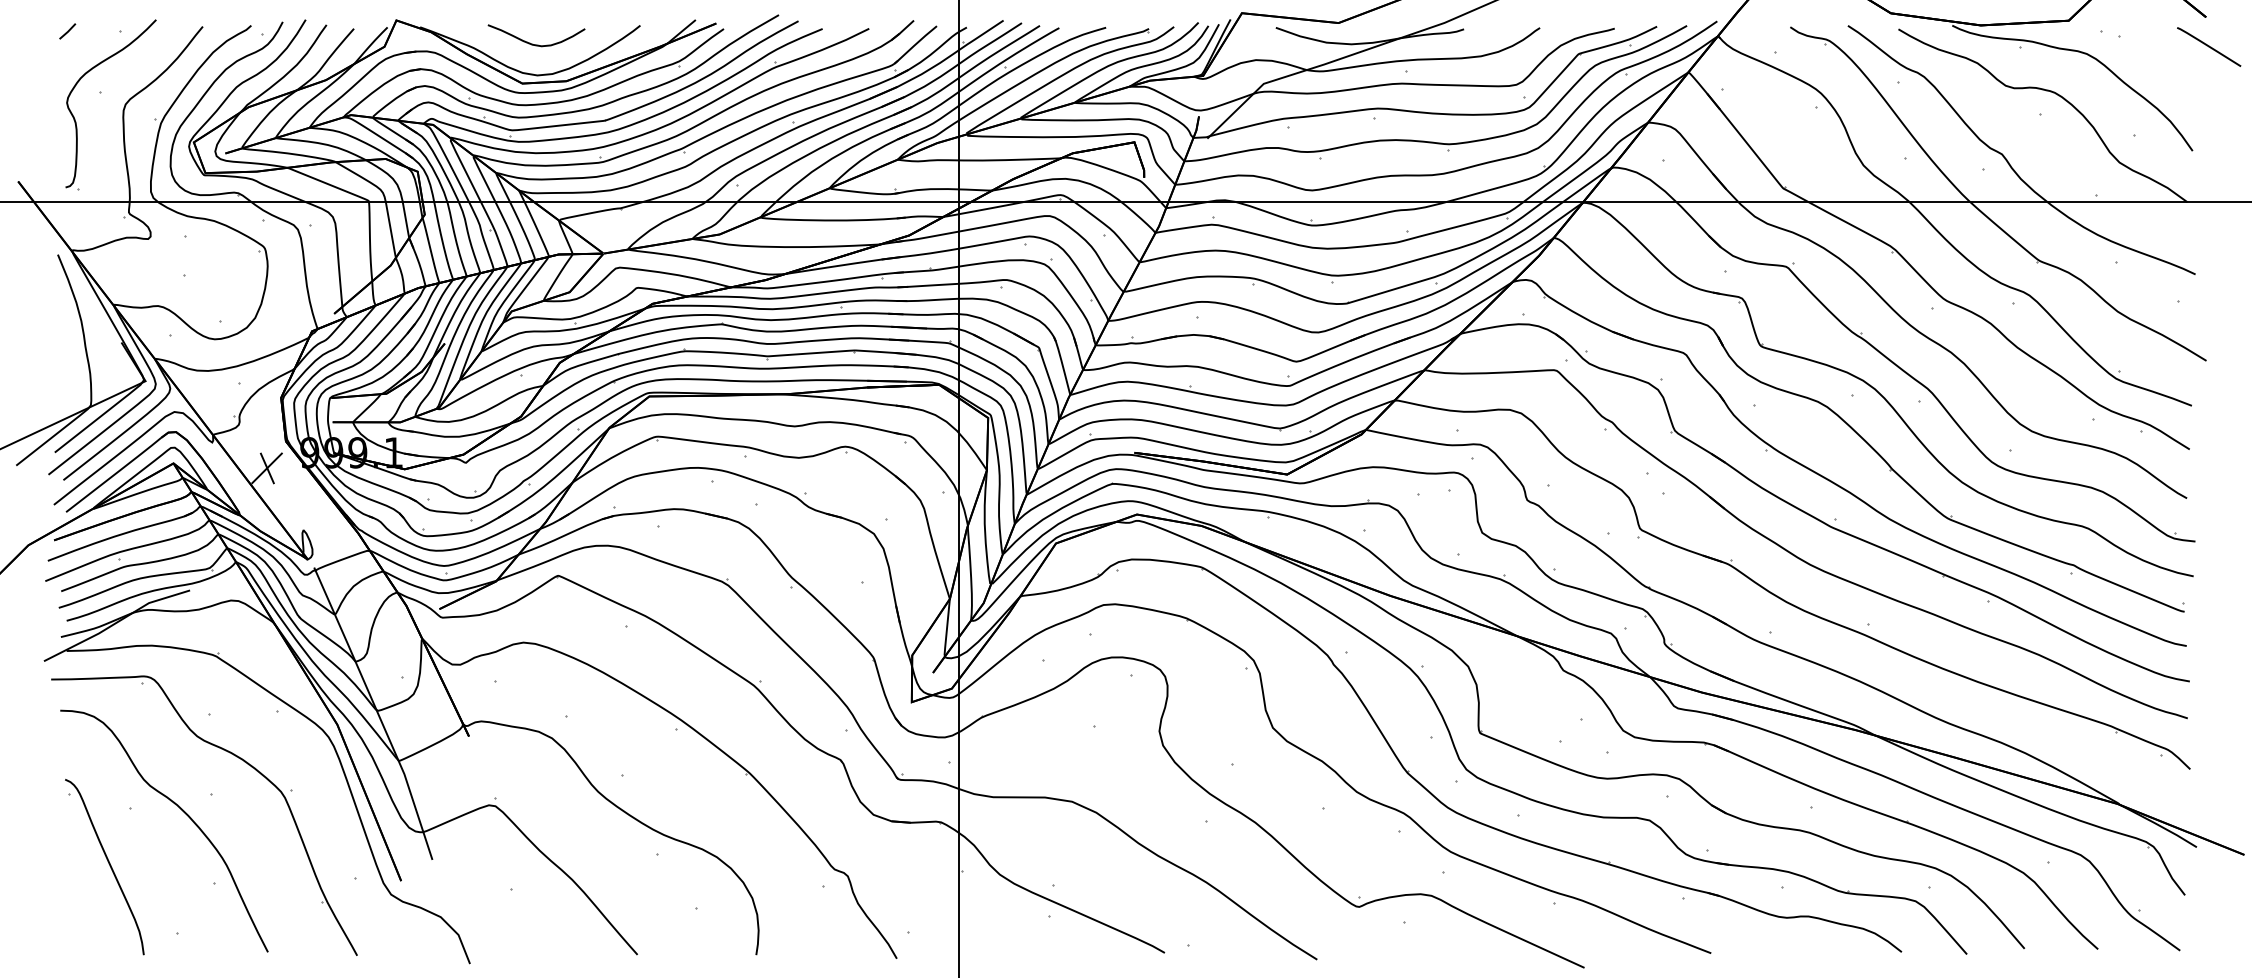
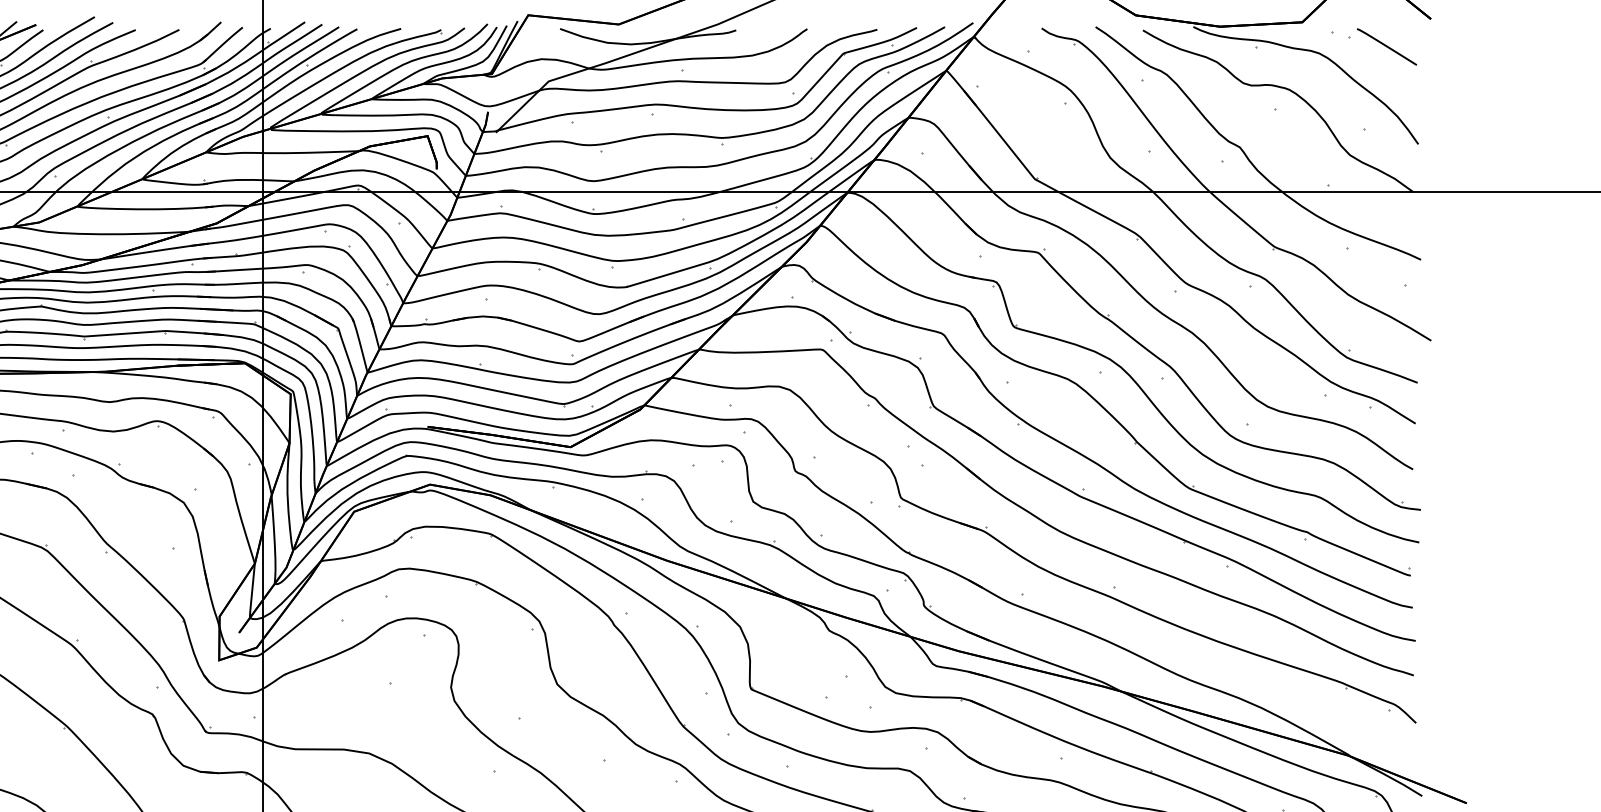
line: (2209, 46) -> (1387, 46), moved

